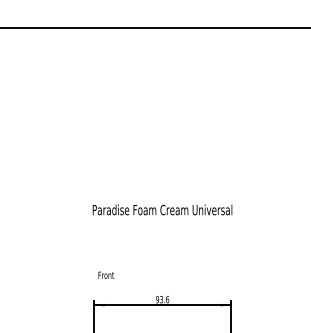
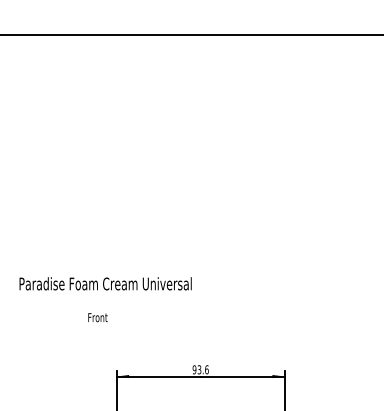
text: (162, 209) -> (105, 283), moved
text: (106, 274) -> (98, 316), moved

